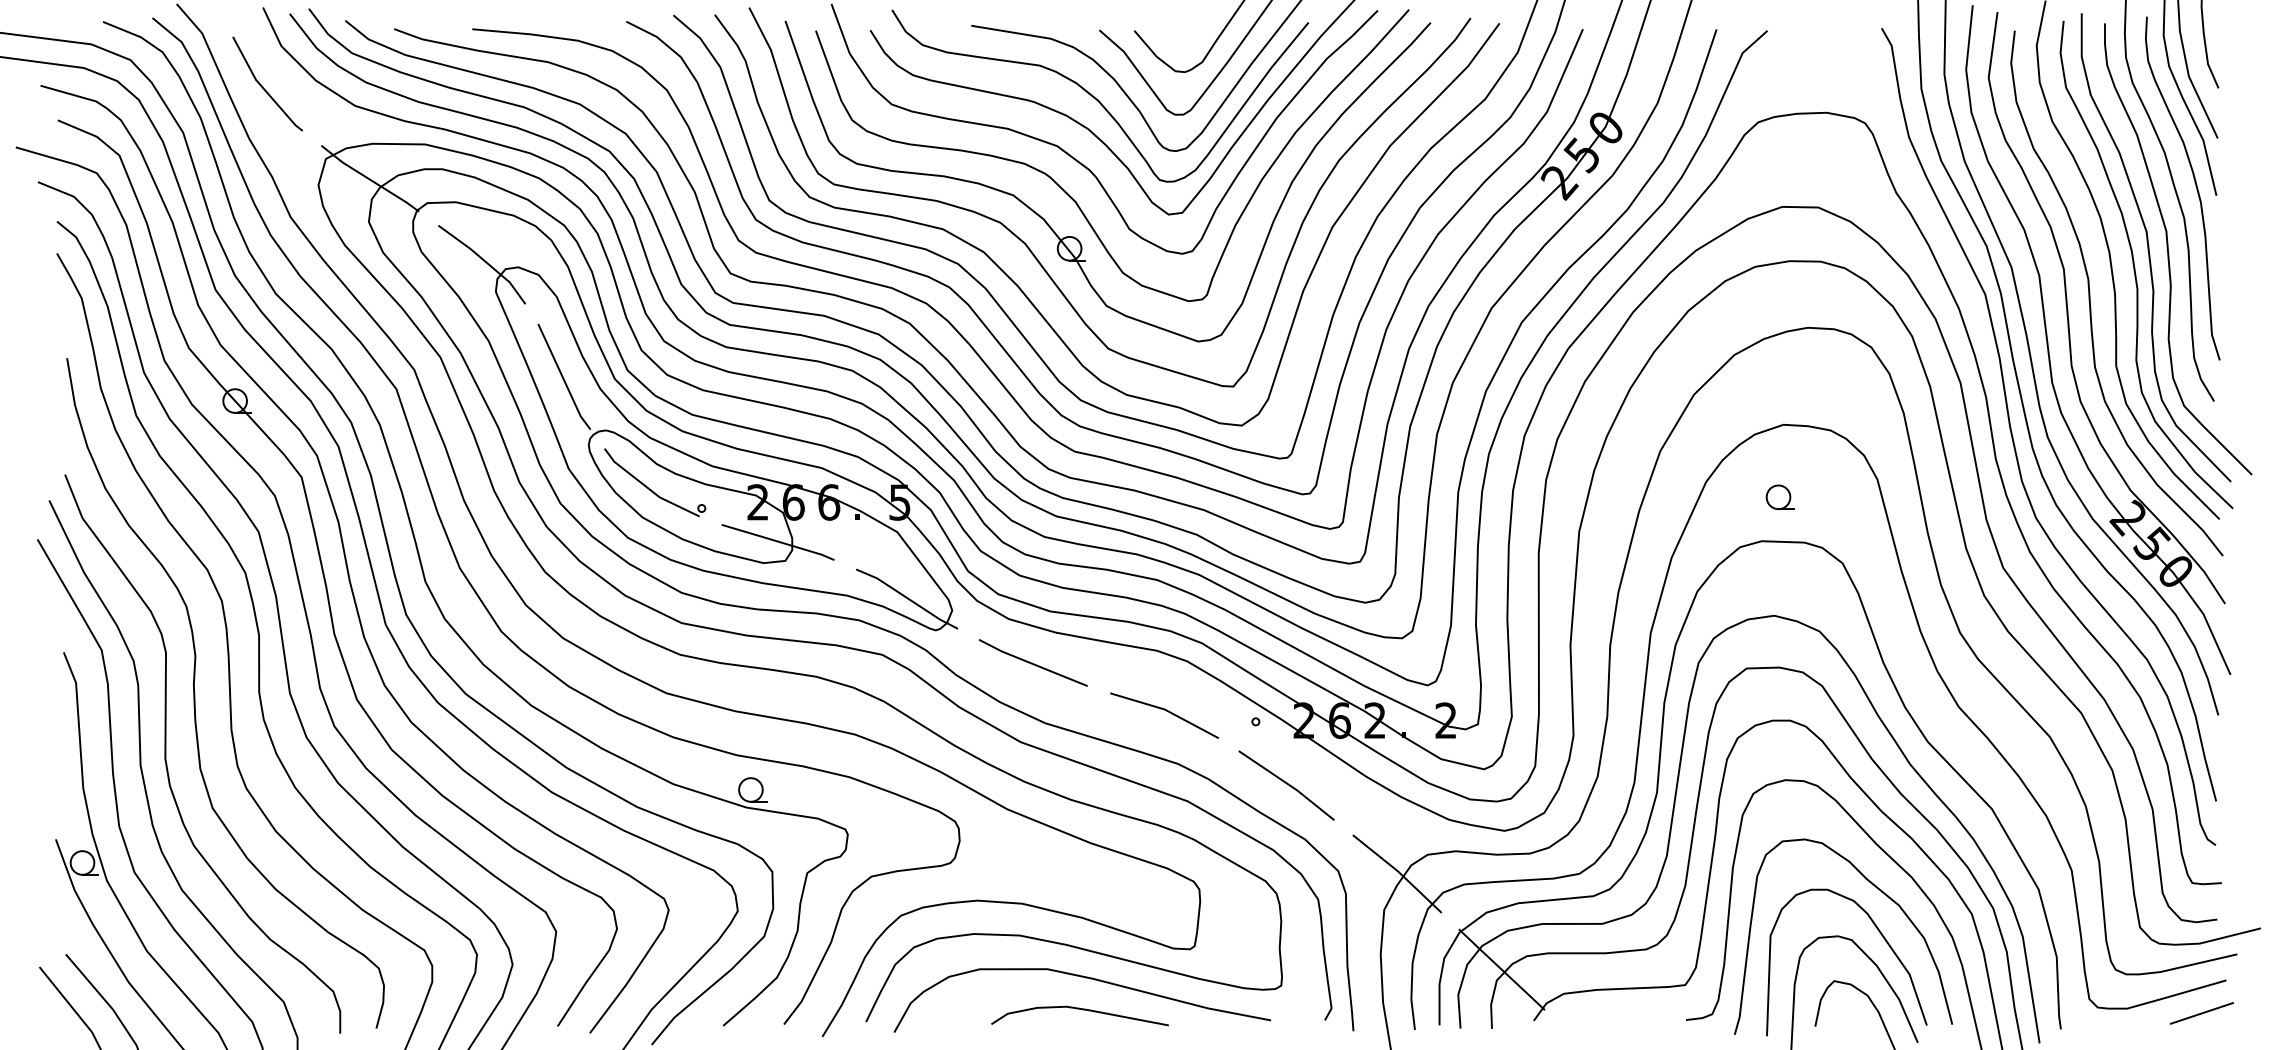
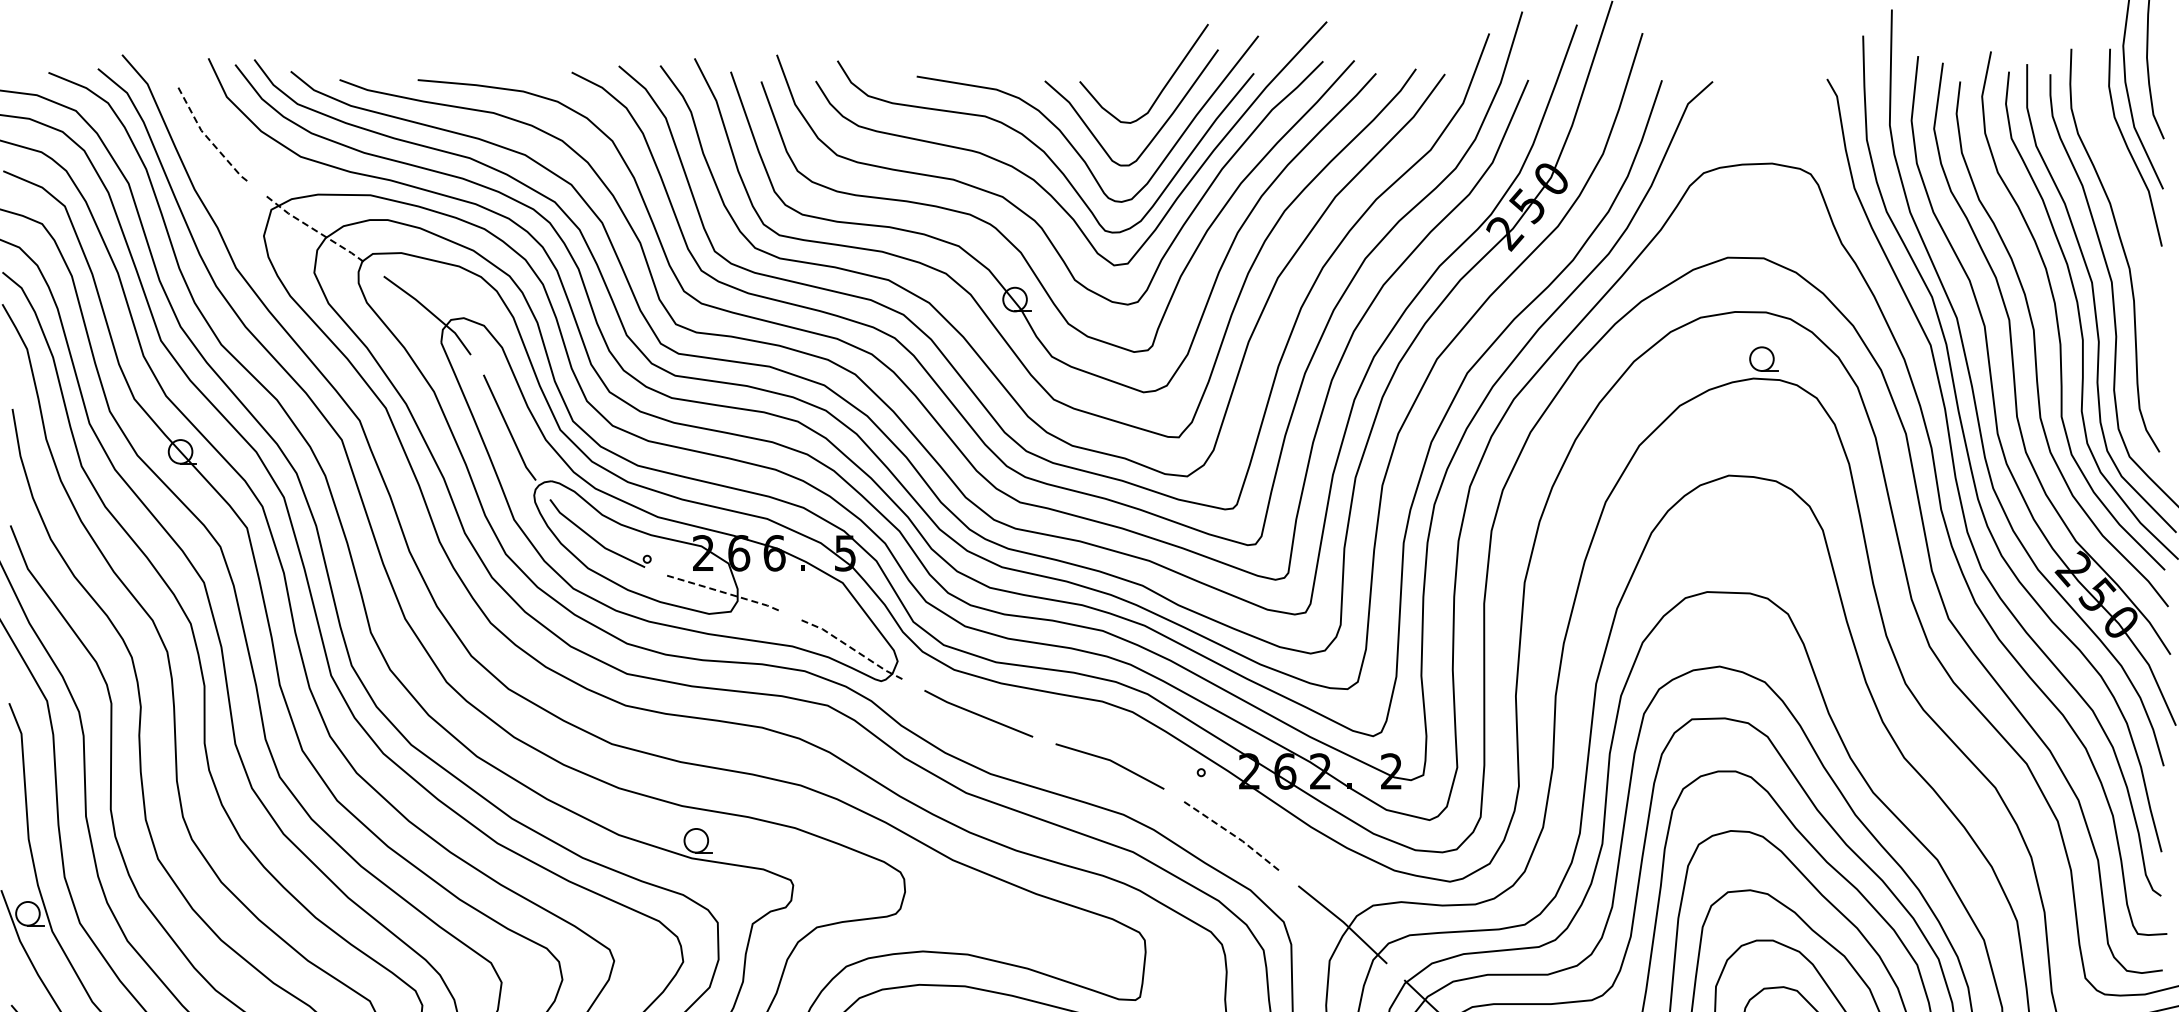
line: (263, 88) -> (208, 139), solid -> dashed
line: (369, 179) -> (314, 230), solid -> dashed
curve: (2195, 186) -> (2140, 237), removed
part: (1779, 496) -> (1762, 358), moved
line: (778, 541) -> (723, 592), solid -> dashed
line: (908, 598) -> (853, 649), solid -> dashed
line: (1288, 784) -> (1233, 835), solid -> dashed

